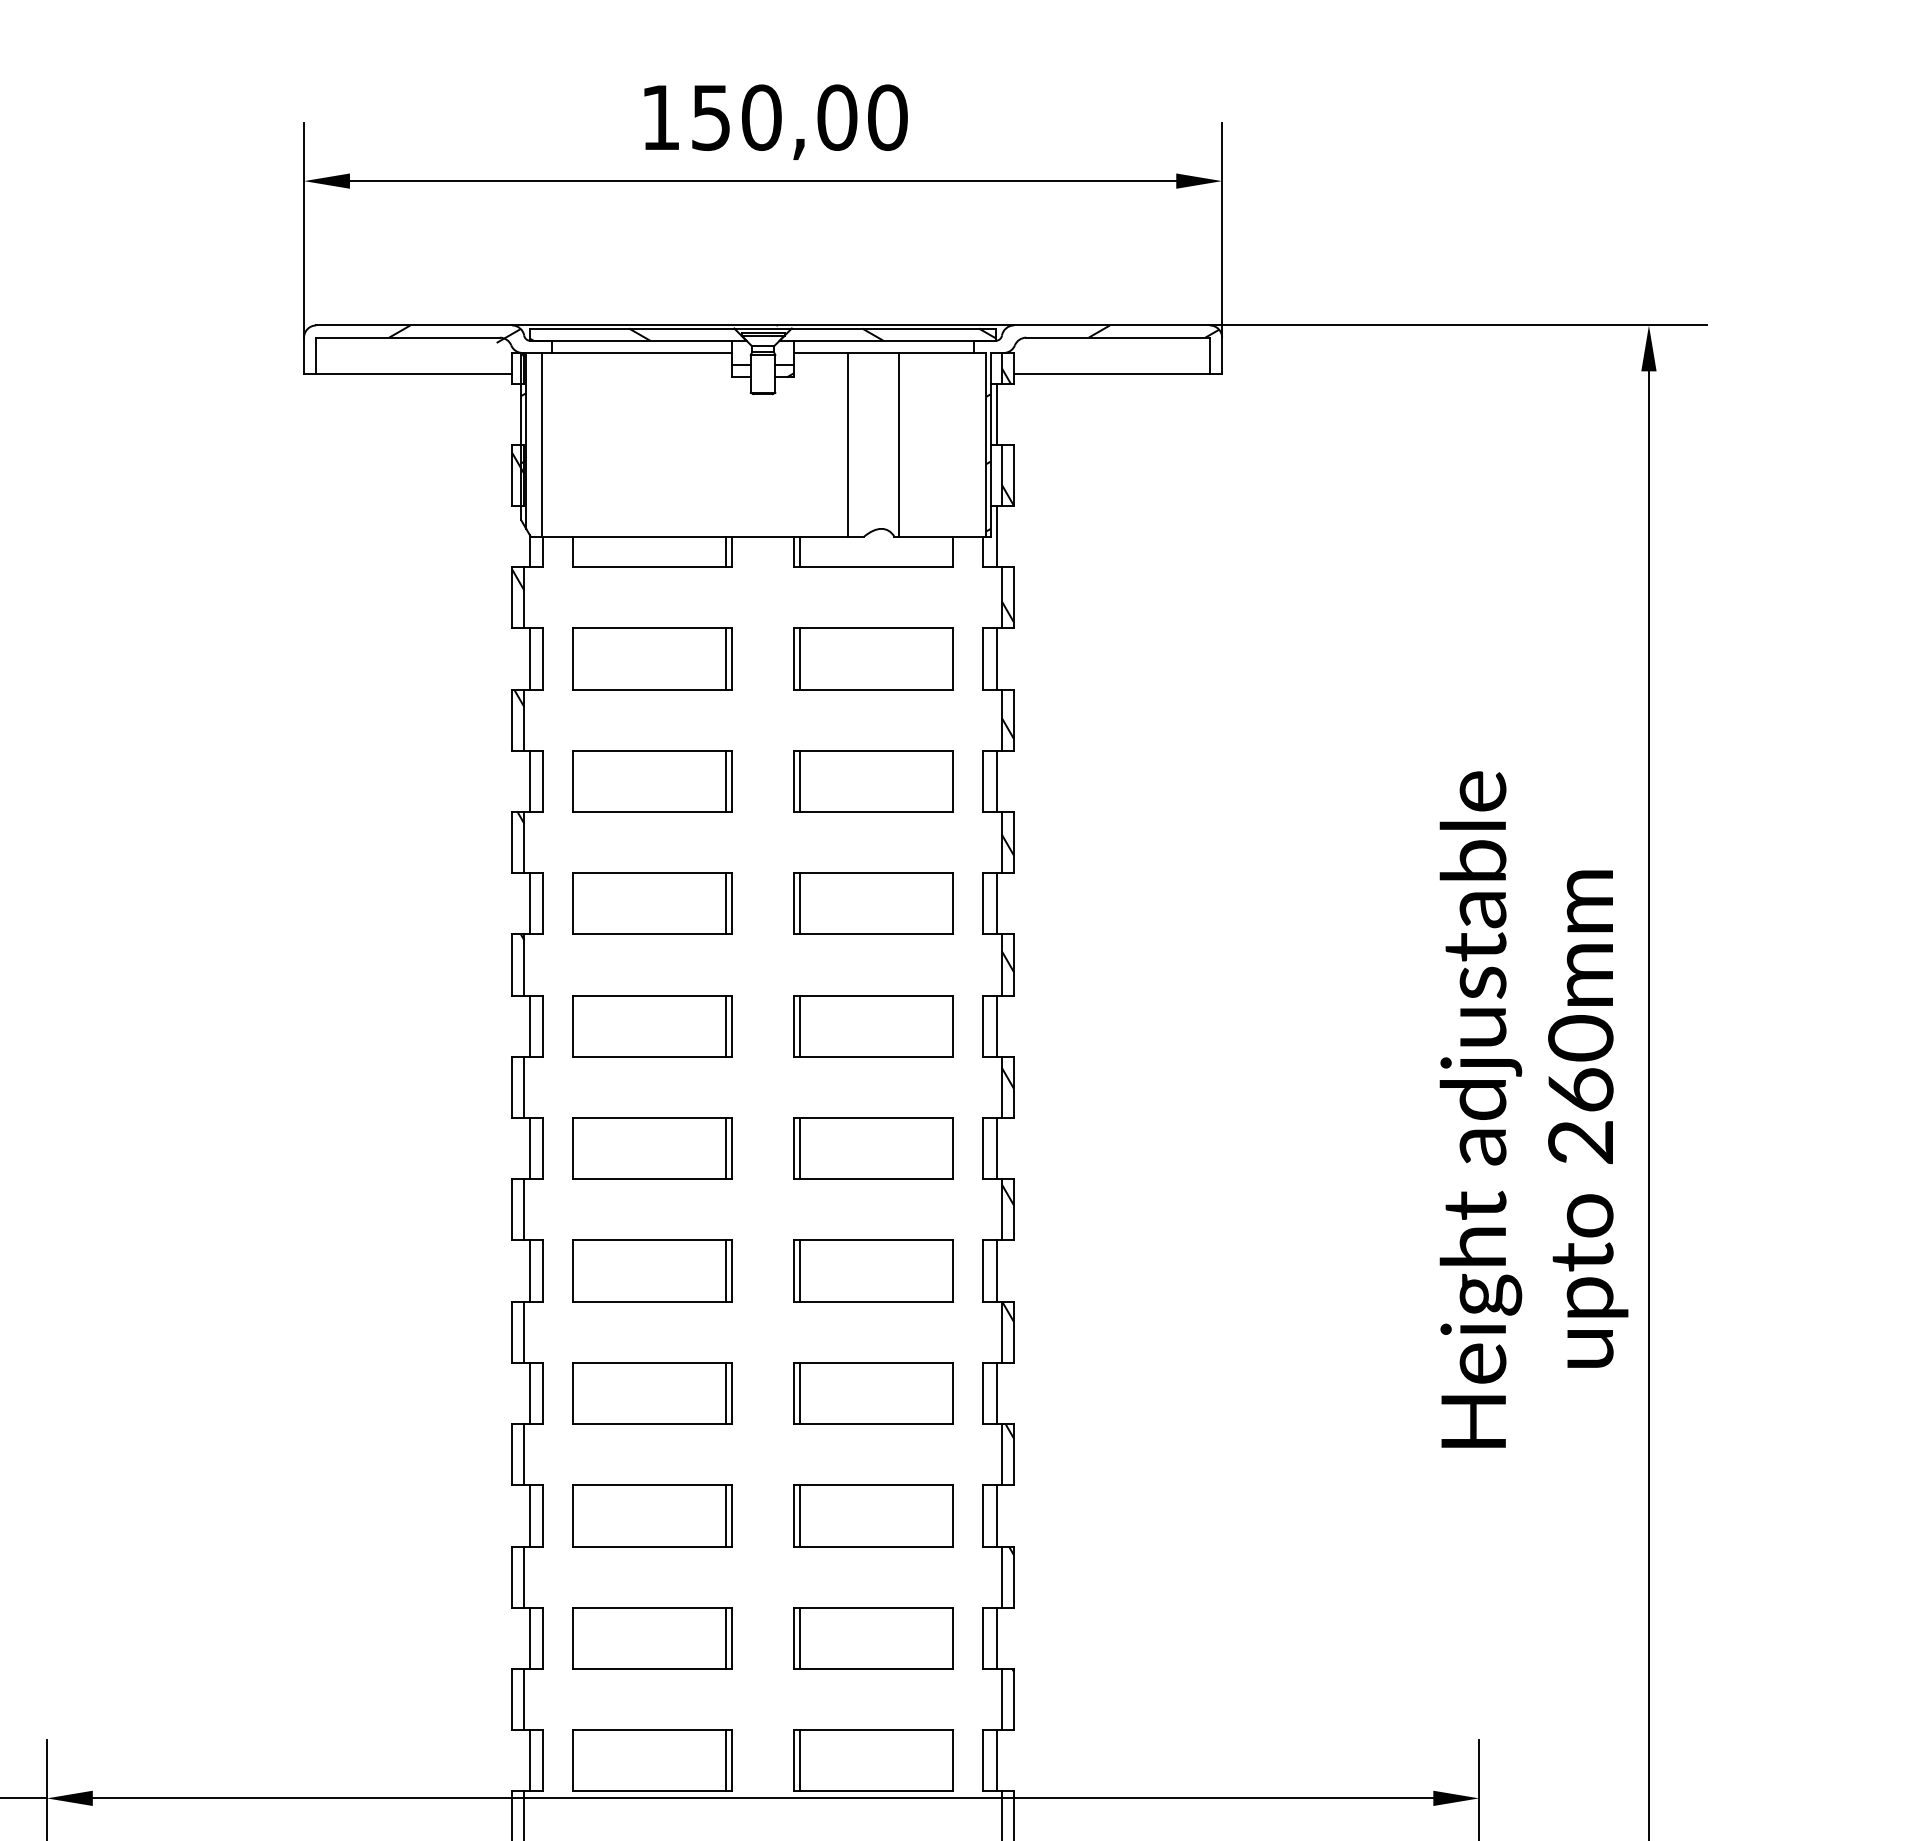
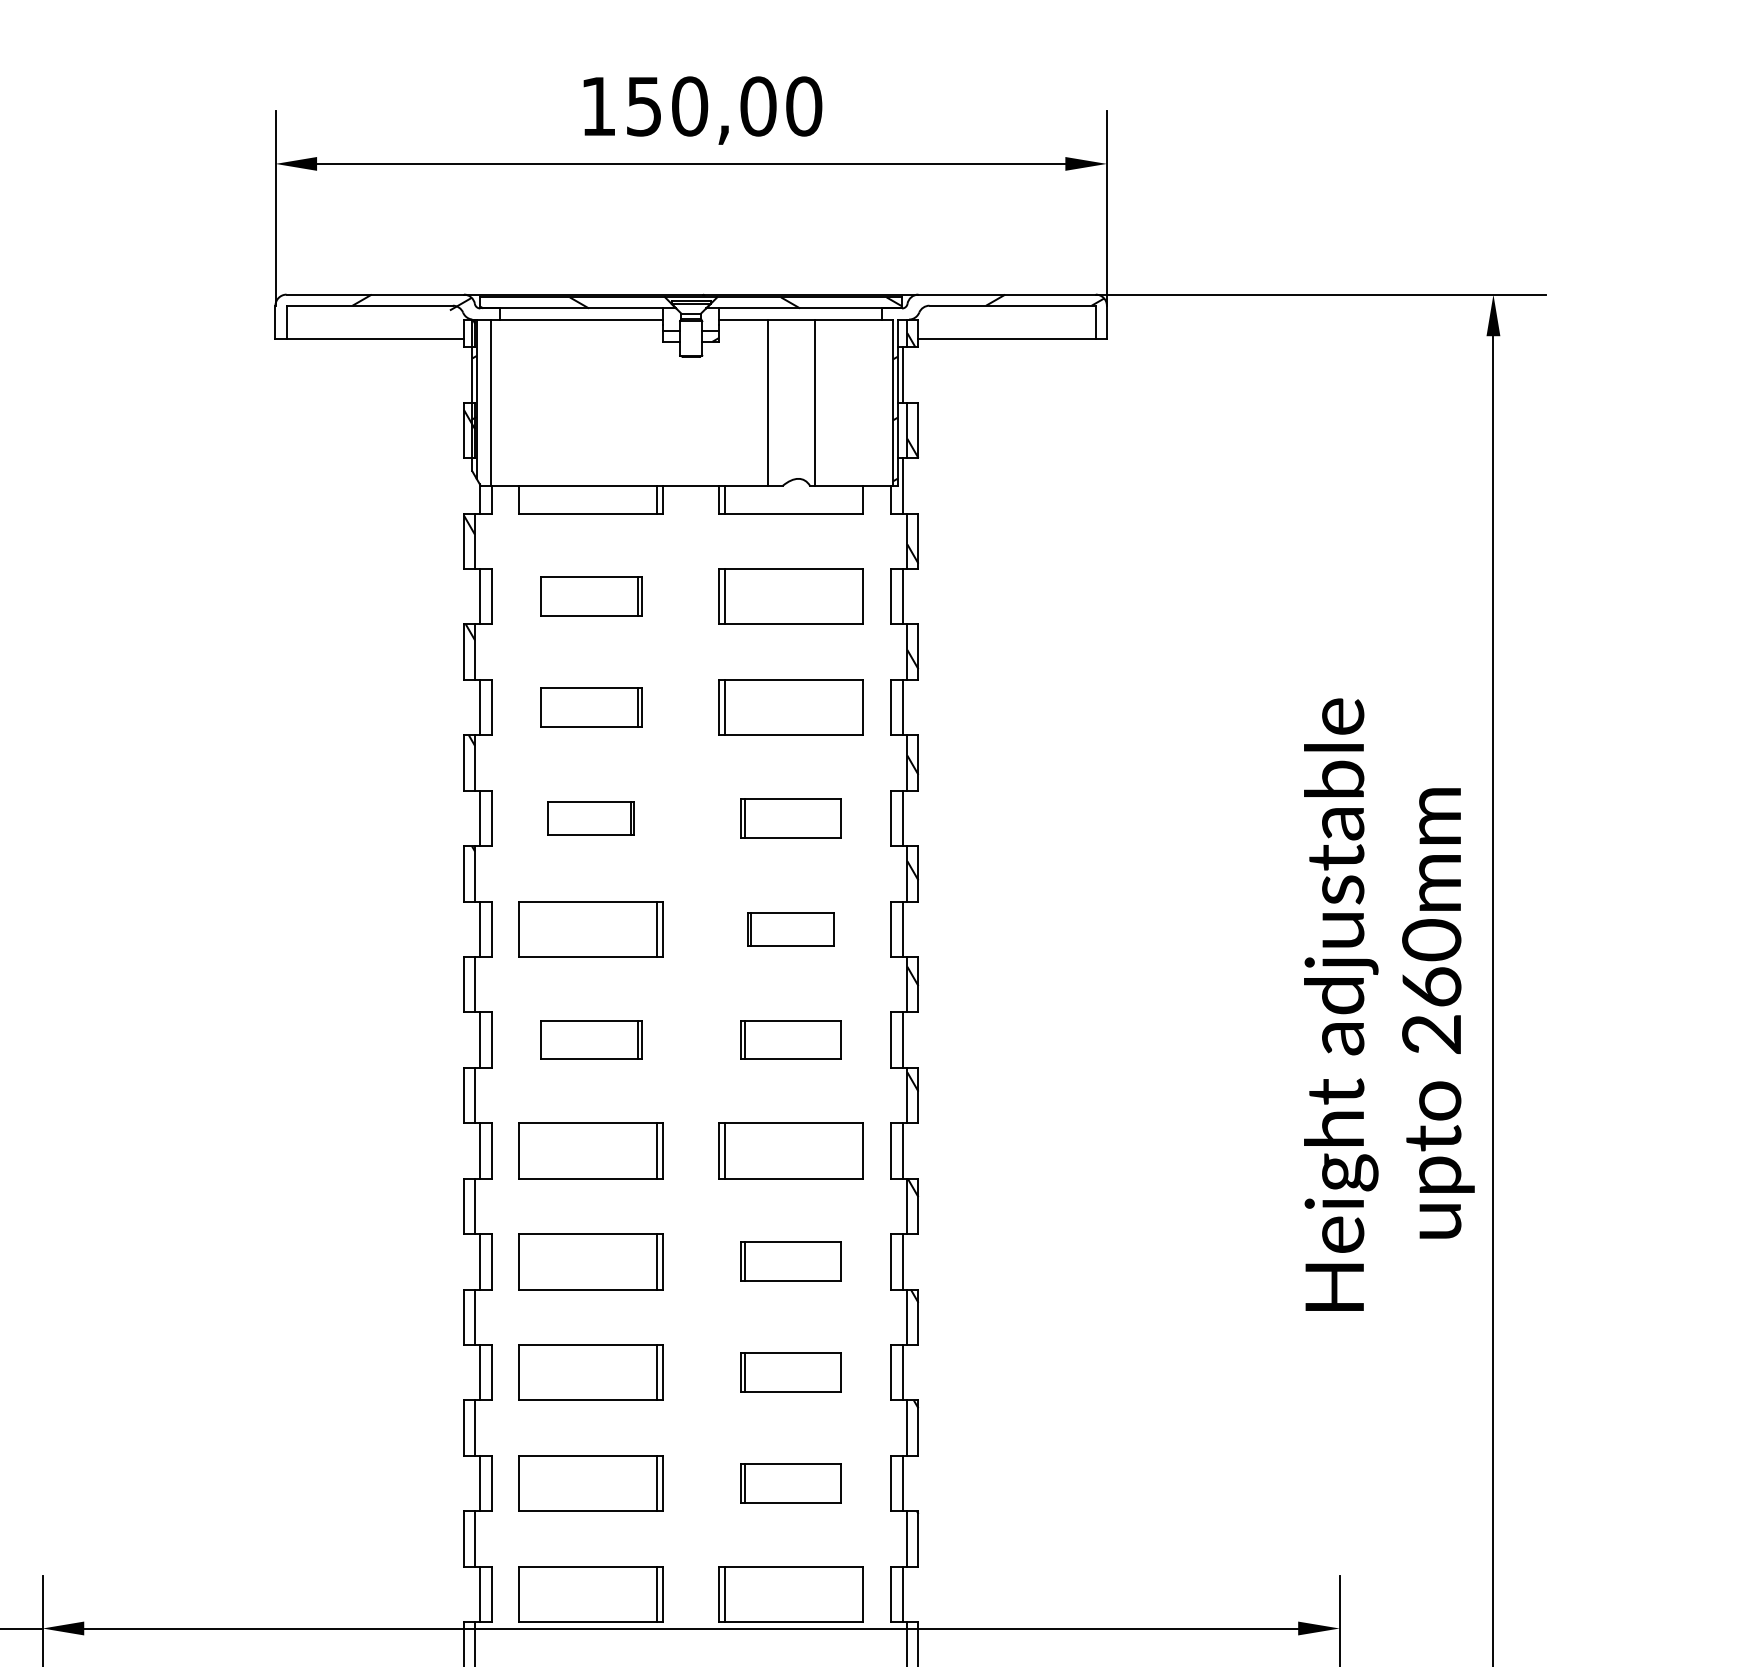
part: (652, 658) -> (591, 596), size x0.7
part: (652, 781) -> (591, 707), size x0.7
part: (652, 903) -> (591, 818), size x0.6
part: (873, 903) -> (791, 818), size x0.7
part: (873, 1026) -> (791, 929), size x0.6
part: (652, 1148) -> (591, 1039), size x0.7
part: (873, 1148) -> (791, 1039), size x0.7
part: (873, 1393) -> (791, 1261), size x0.7
part: (873, 1515) -> (791, 1372), size x0.7
part: (873, 1638) -> (791, 1483), size x0.7

